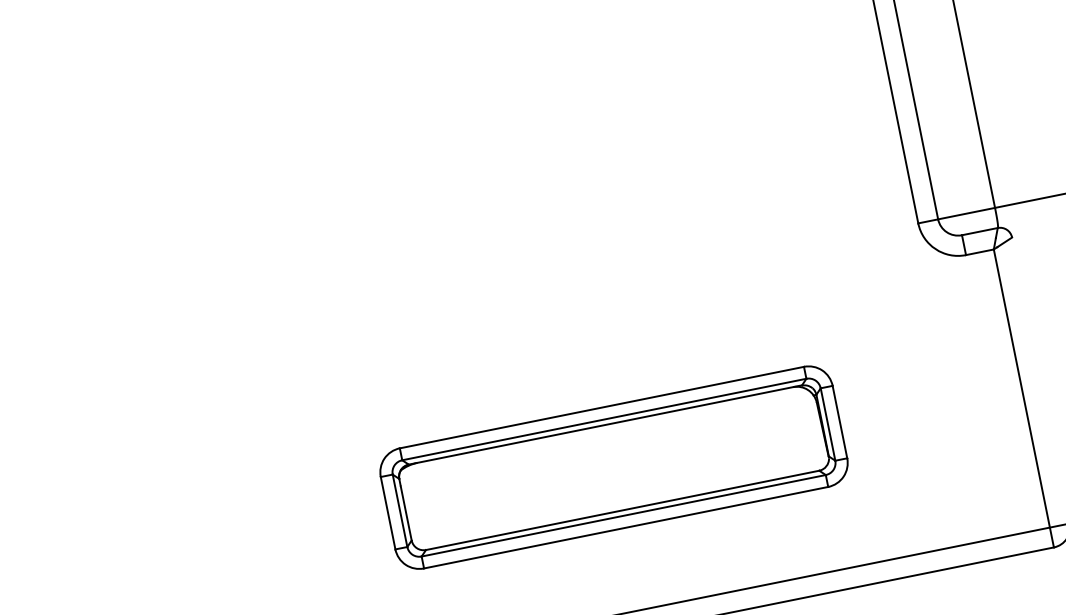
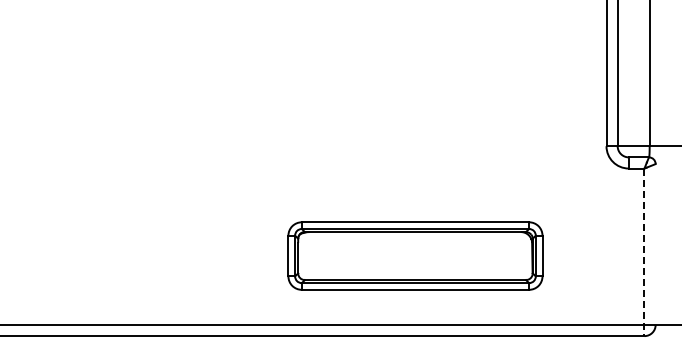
line: (1023, 398) -> (644, 252), solid -> dashed
part: (613, 466) -> (415, 255), moved

